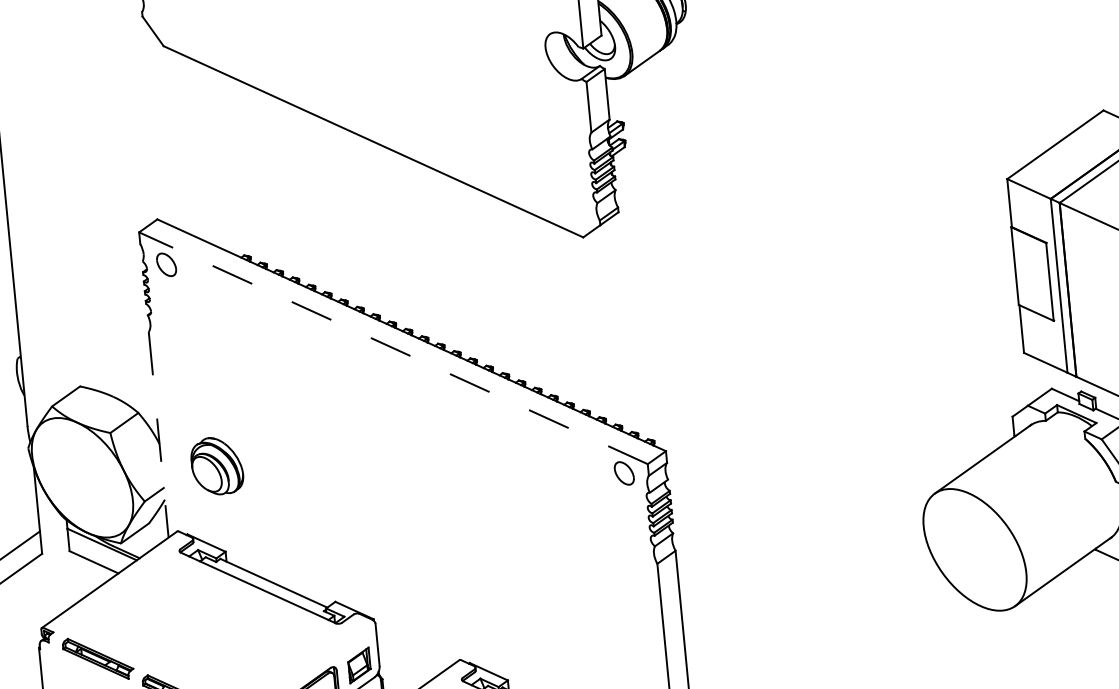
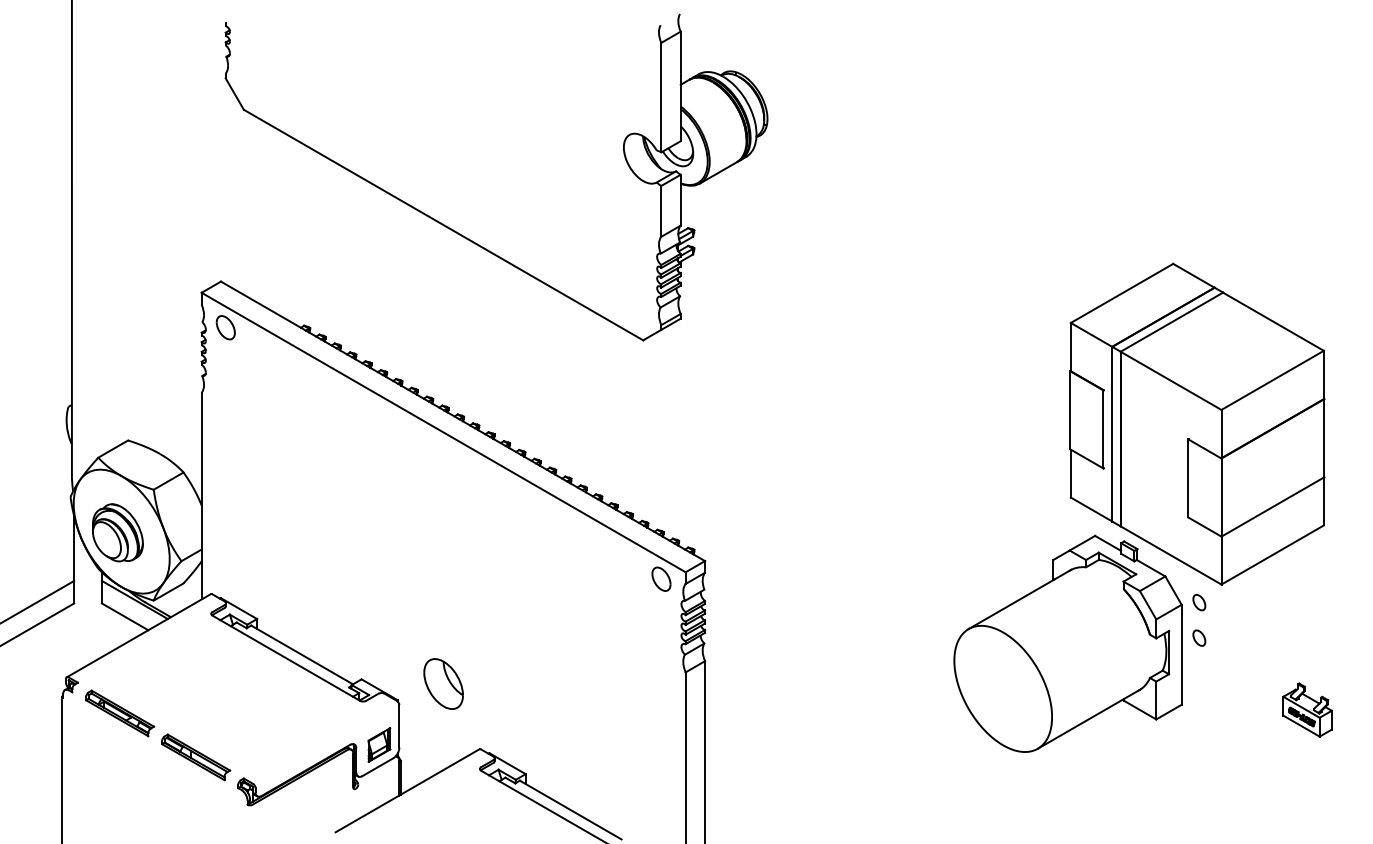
line: (393, 348) -> (443, 432), dashed -> solid
line: (158, 435) -> (201, 496), dashed -> solid
part: (216, 465) -> (117, 532), moved
part: (417, 598) -> (443, 683), added

